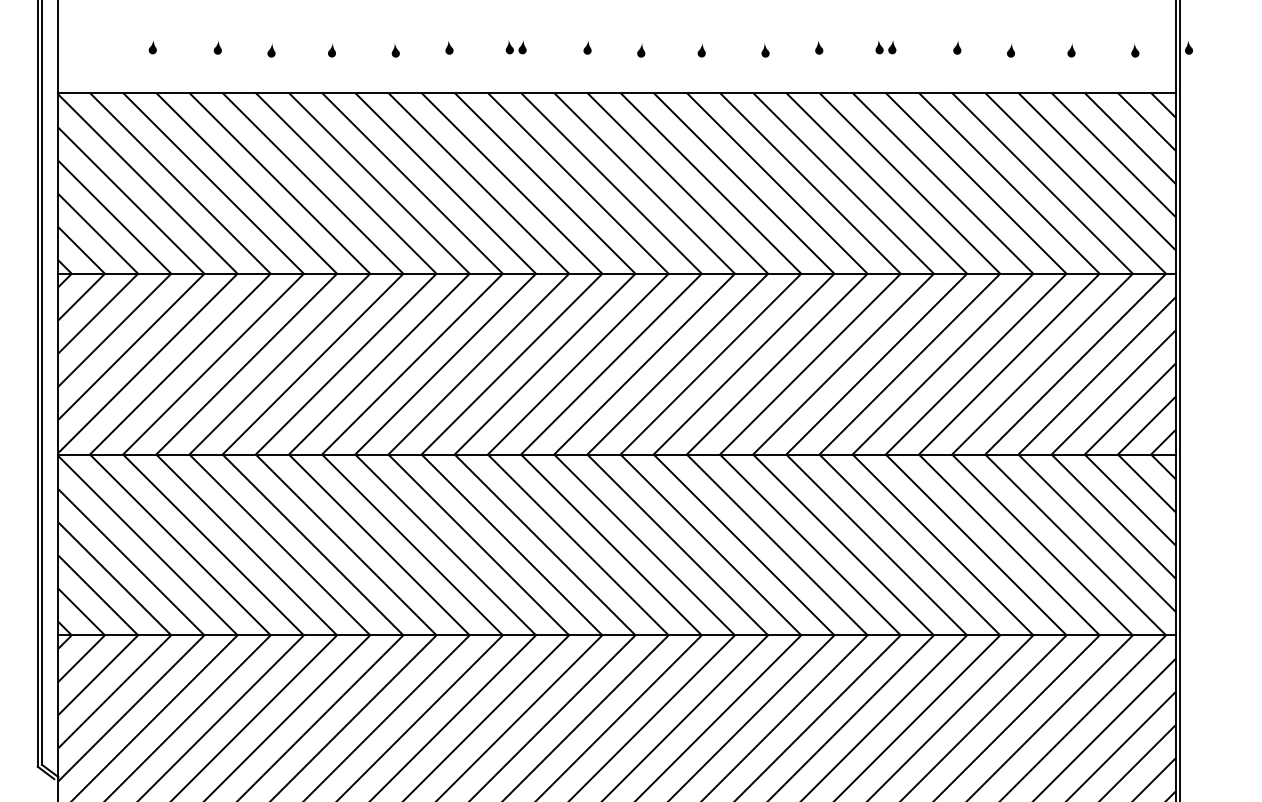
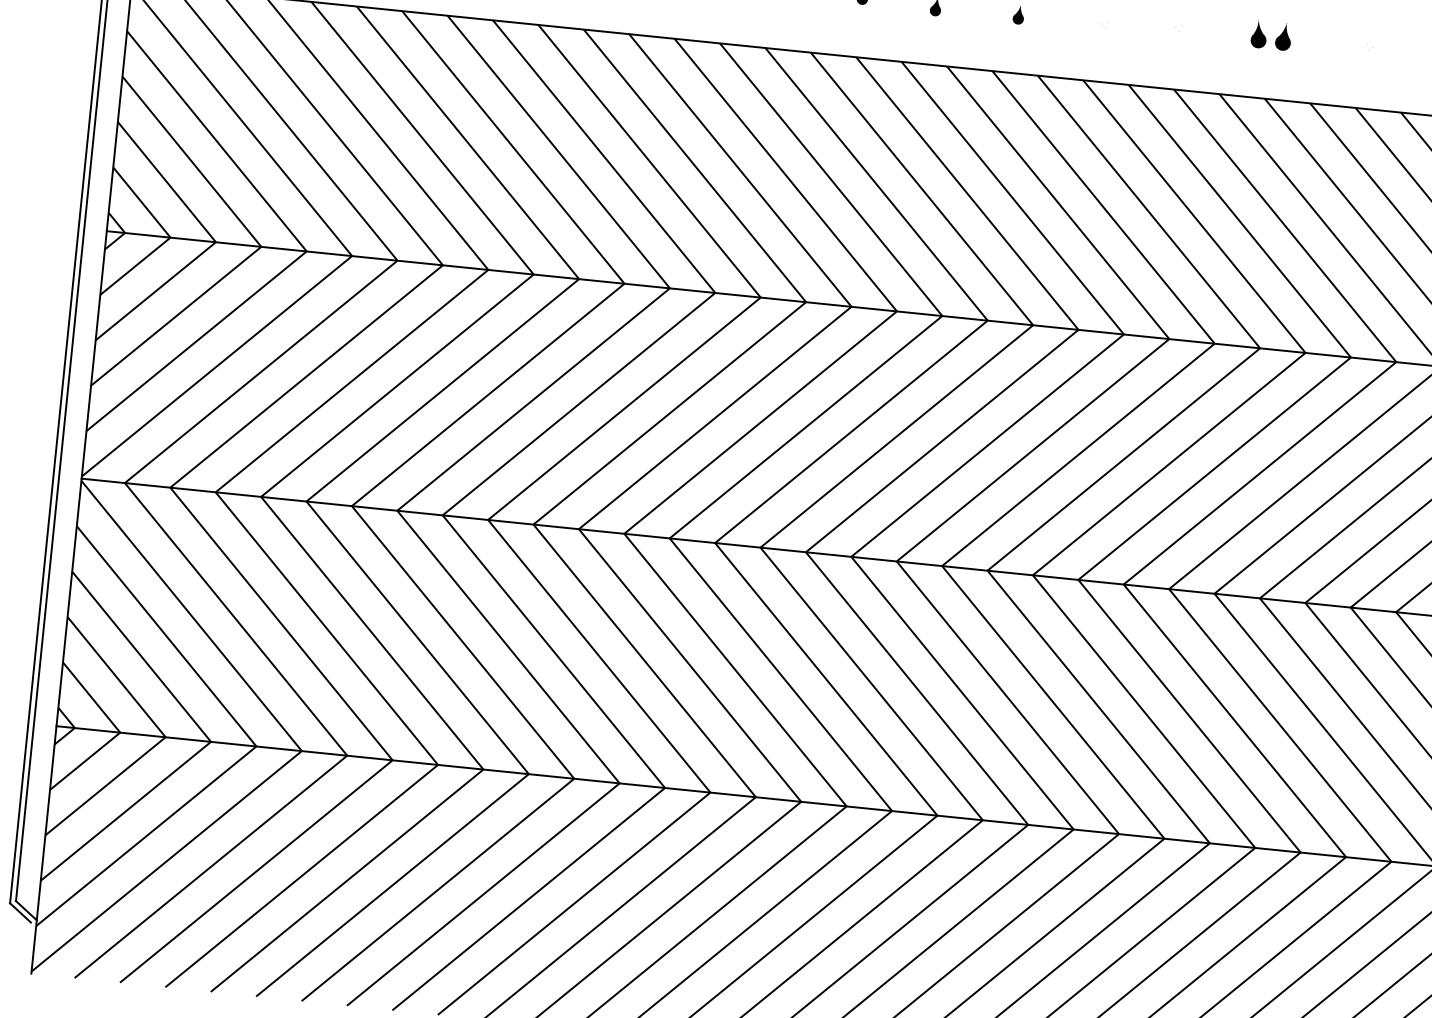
fill: (819, 46) -> (1180, 25), removed
fill: (957, 46) -> (1369, 45), removed
part: (885, 47) -> (1270, 36), size x1.4
fill: (765, 49) -> (1106, 22), removed

